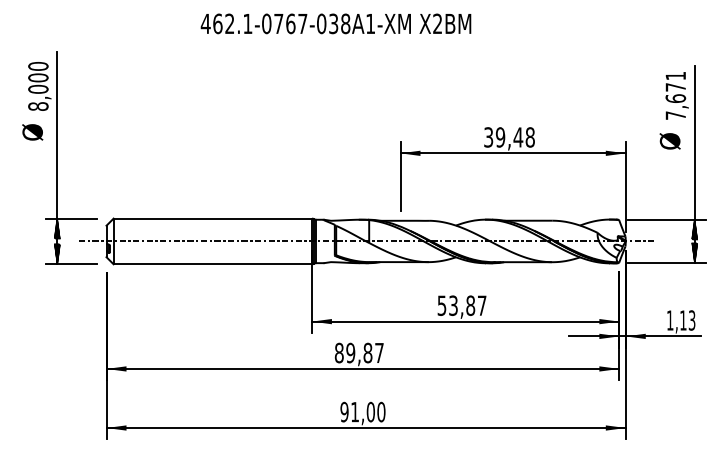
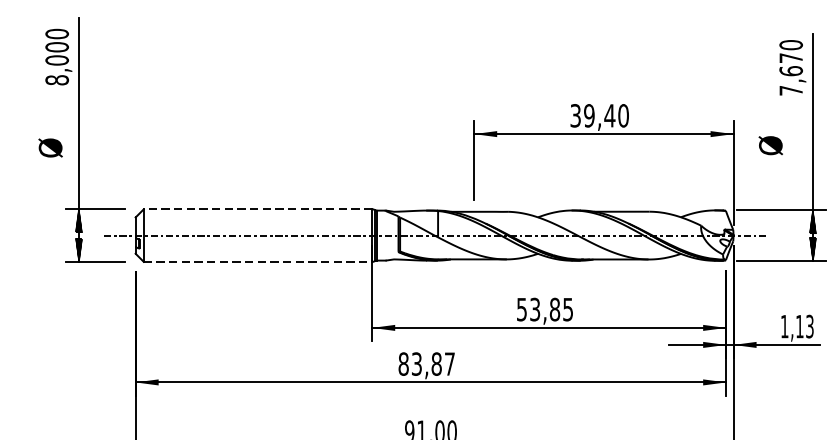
text: (675, 75) -> (790, 44), 7,671 -> 7,670
text: (32, 132) -> (50, 148), moved
text: (529, 137) -> (622, 115), 39,48 -> 39,40
text: (669, 141) -> (770, 145), moved
line: (212, 218) -> (257, 209), solid -> dashed
line: (213, 264) -> (258, 262), solid -> dashed
text: (481, 305) -> (567, 309), 53,87 -> 53,85
text: (350, 352) -> (416, 363), 89,87 -> 83,87

